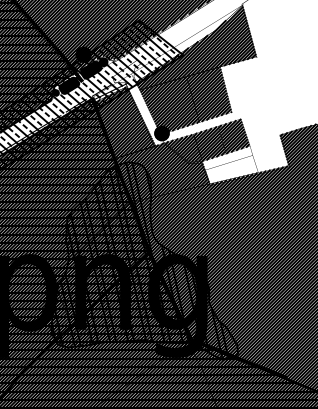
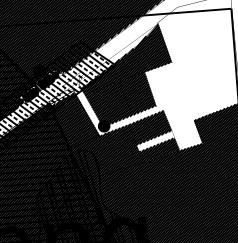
hatch: (231, 169) -> (159, 149), added

